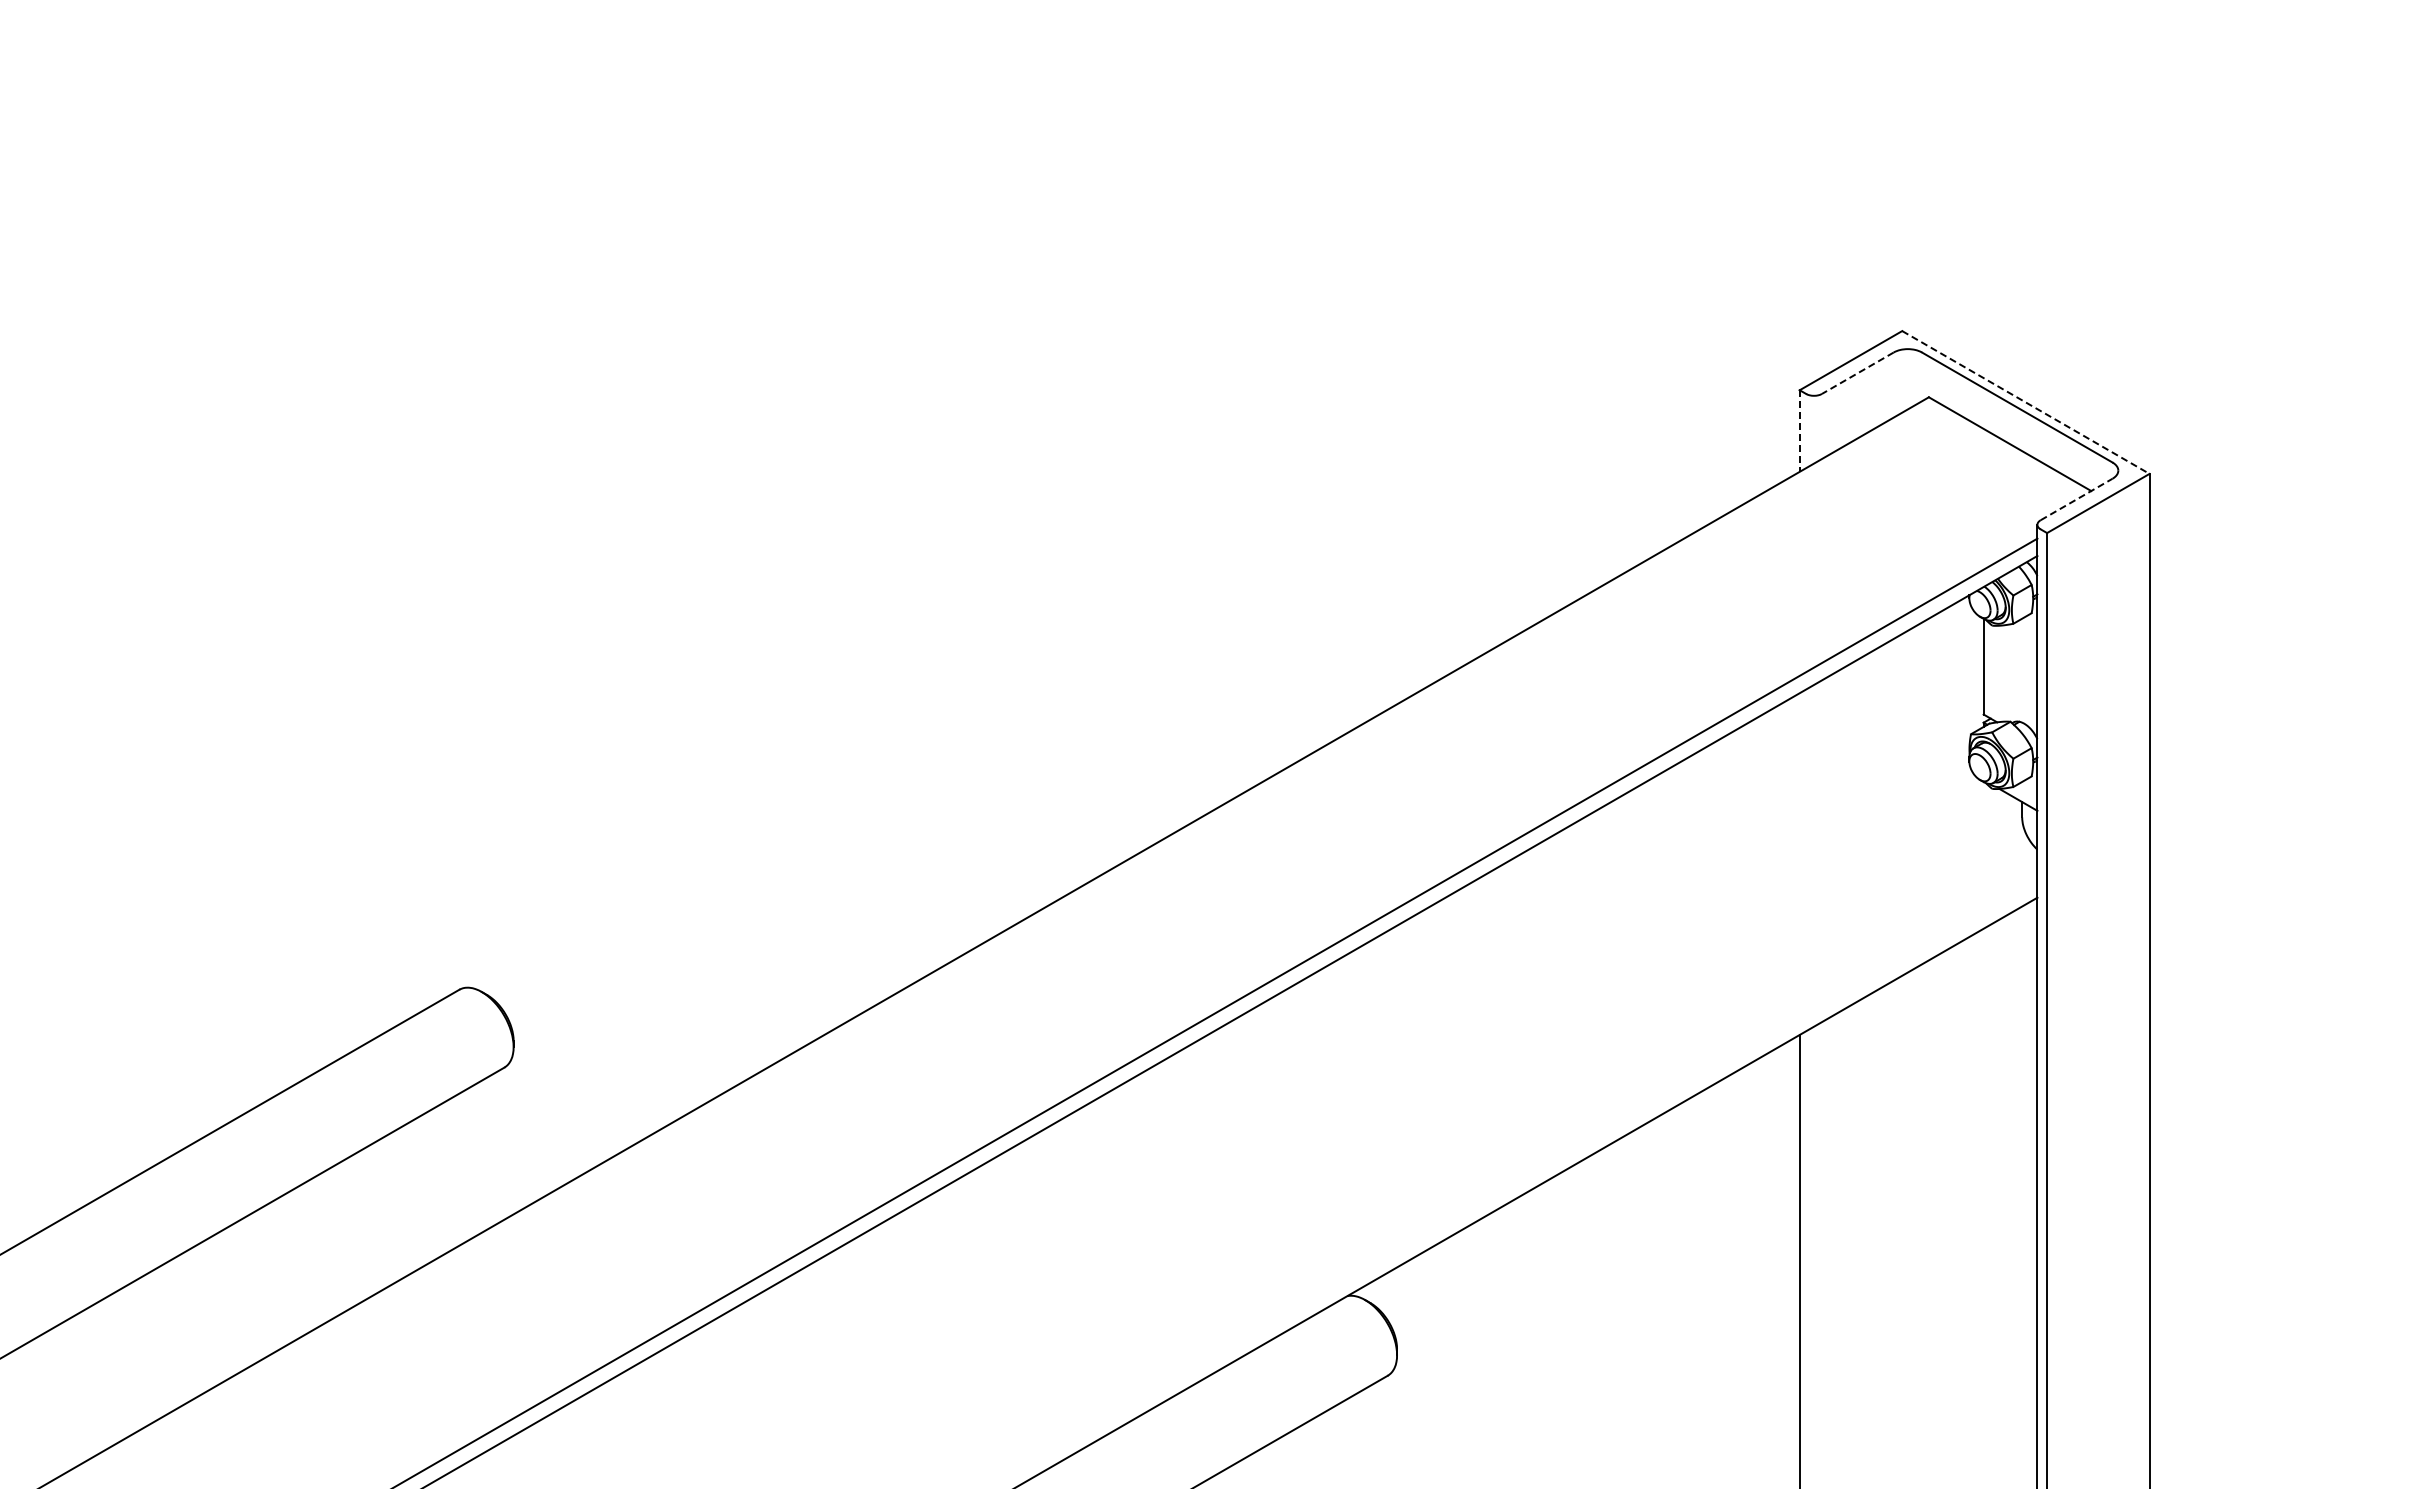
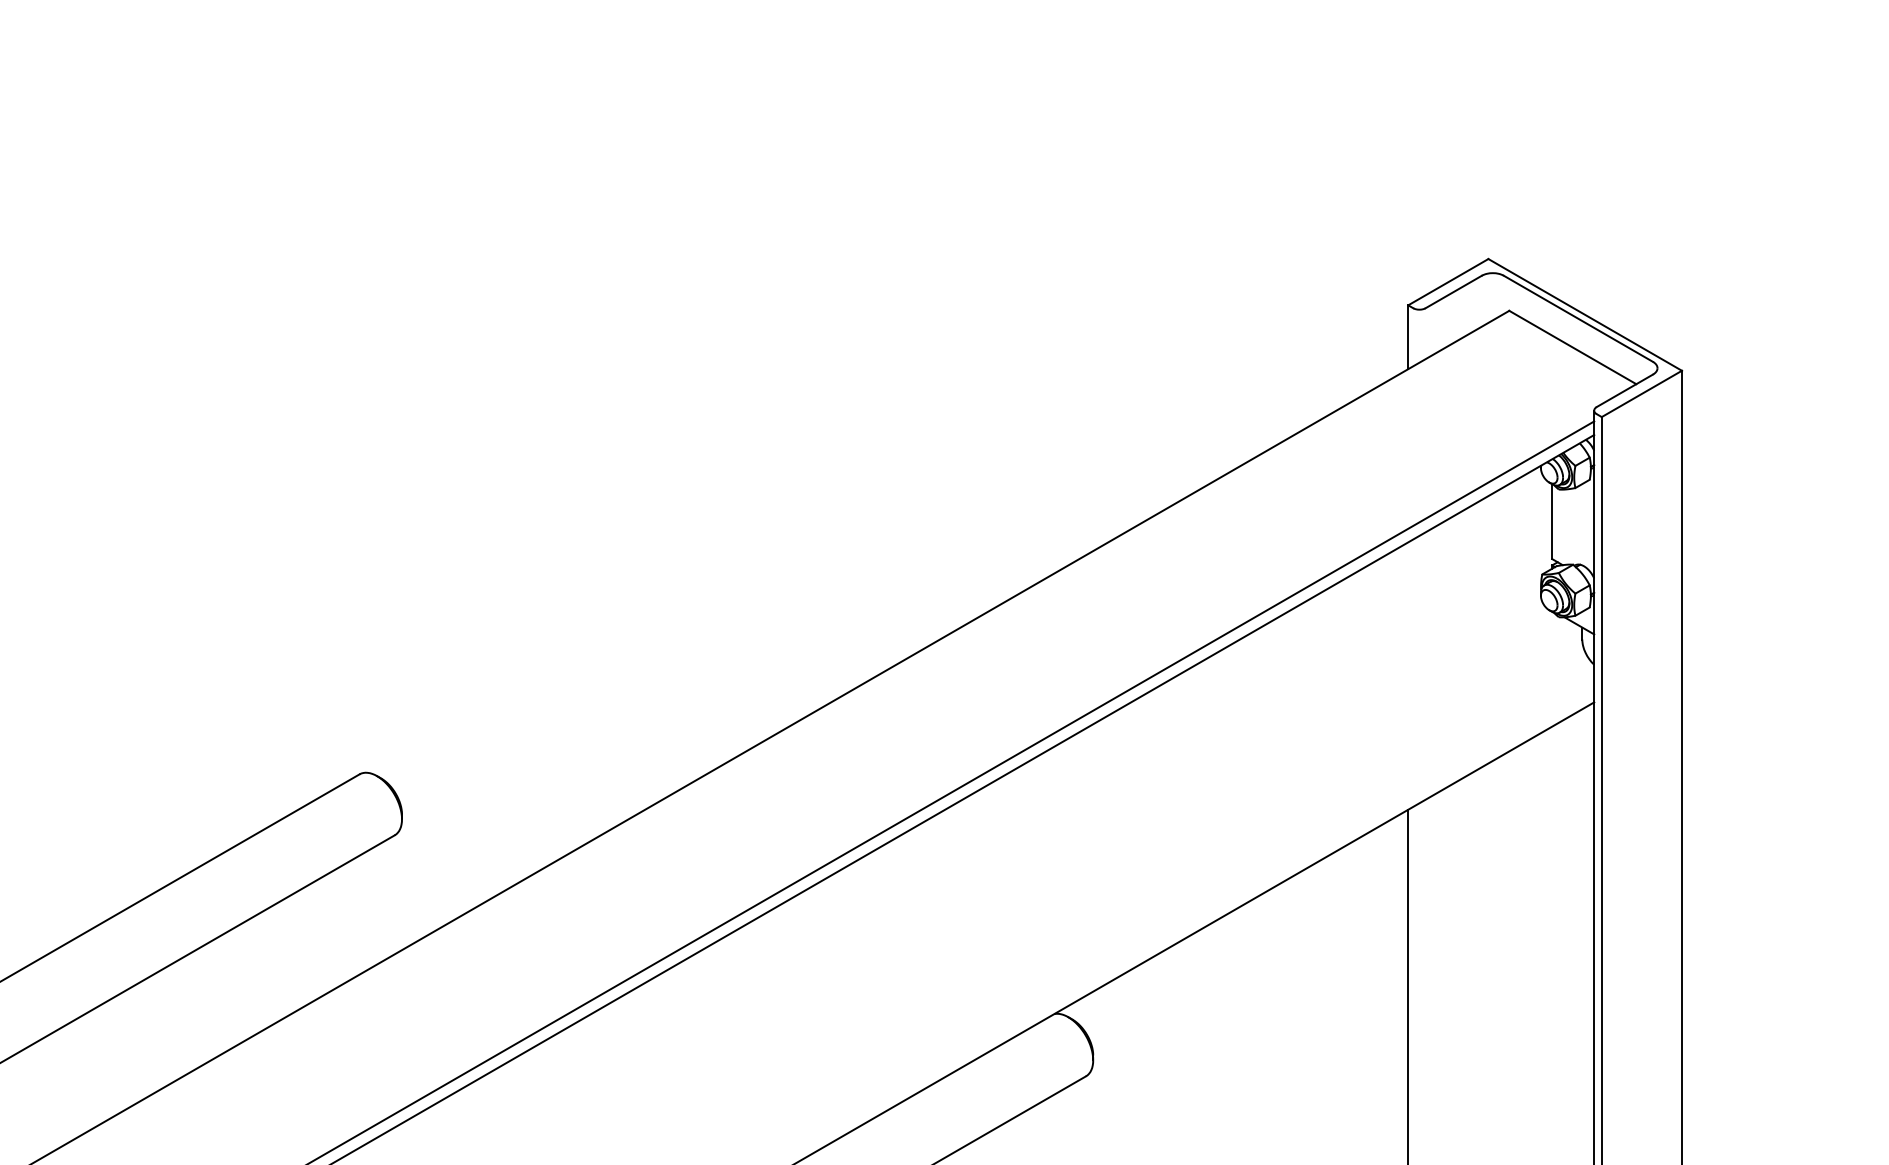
line: (1857, 373) -> (1453, 292), dashed -> solid
line: (2025, 402) -> (1584, 314), dashed -> solid
line: (1799, 431) -> (1408, 337), dashed -> solid
line: (2077, 499) -> (1625, 390), dashed -> solid

